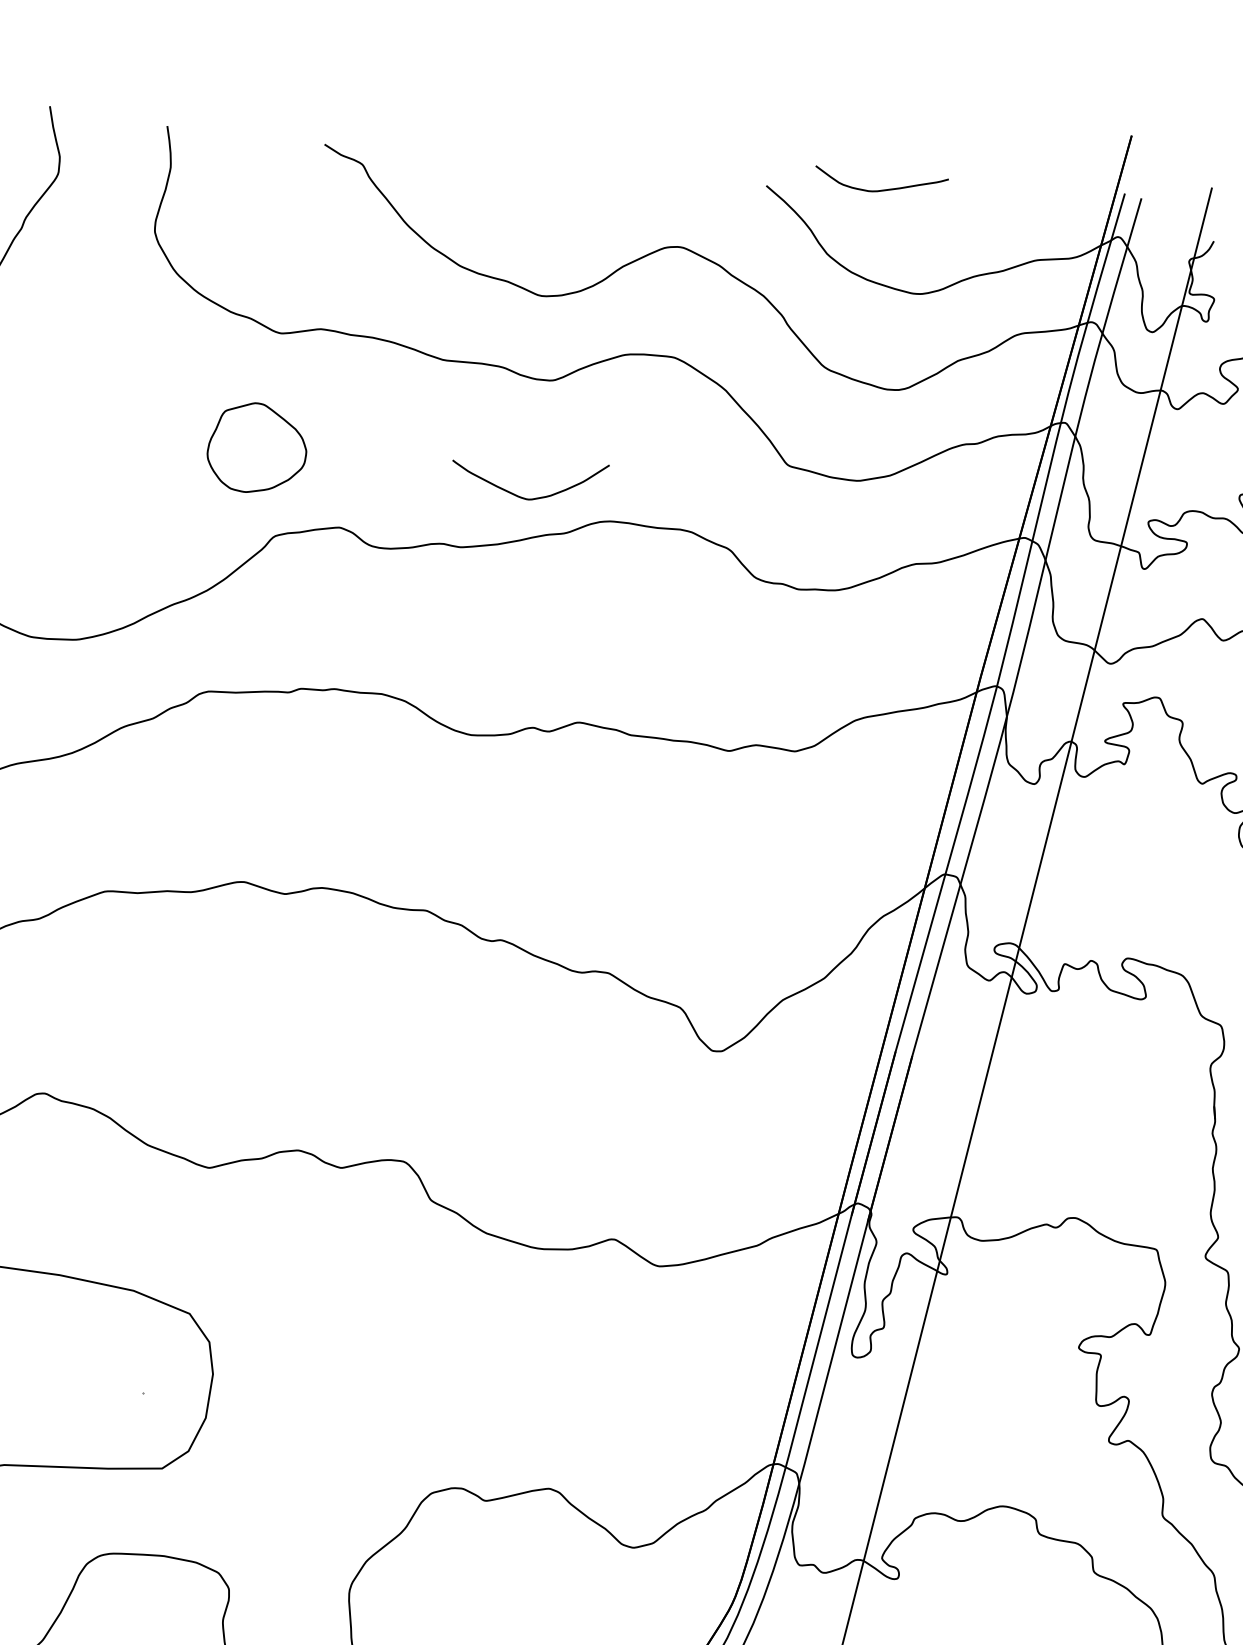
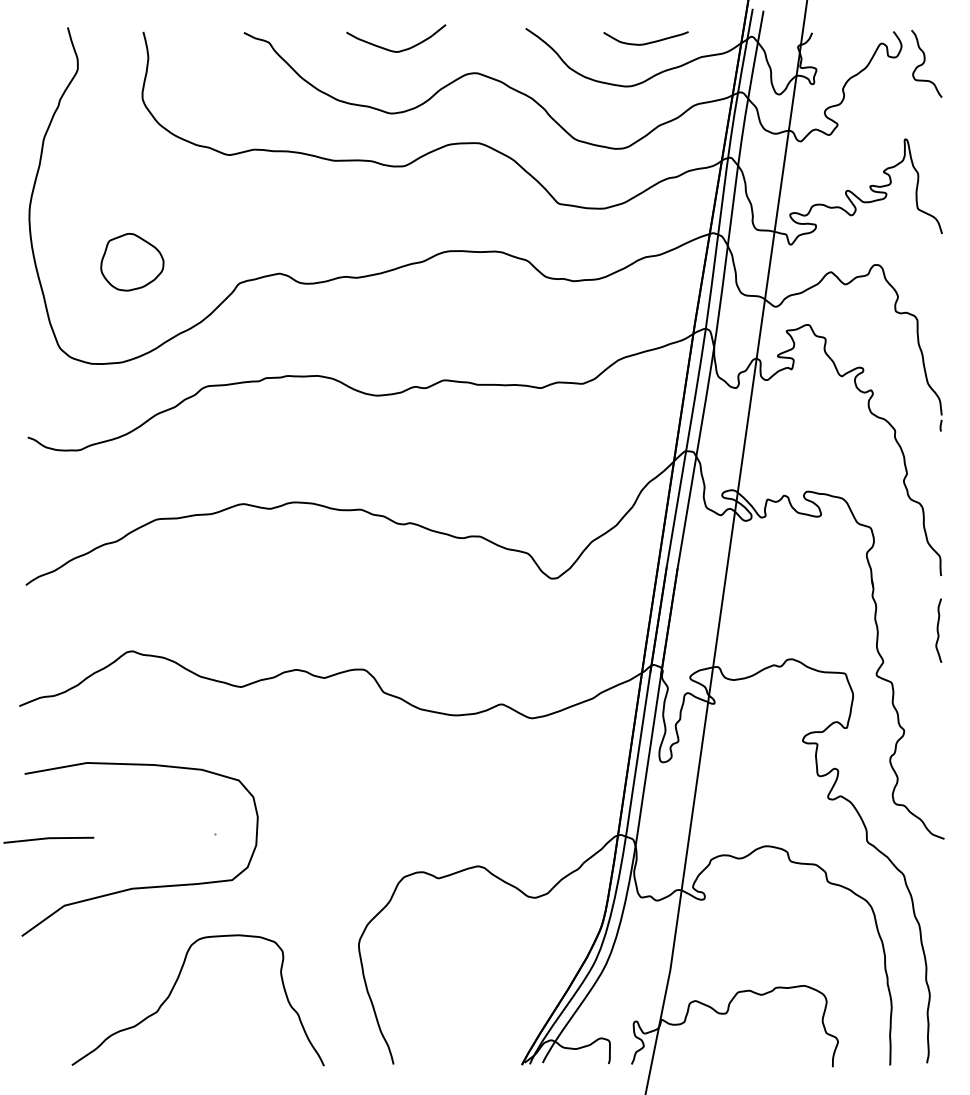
curve: (881, 188) -> (646, 42), moved
part: (257, 448) -> (132, 262), moved
curve: (524, 496) -> (394, 50), moved

